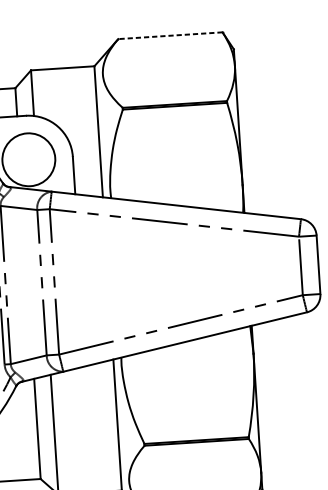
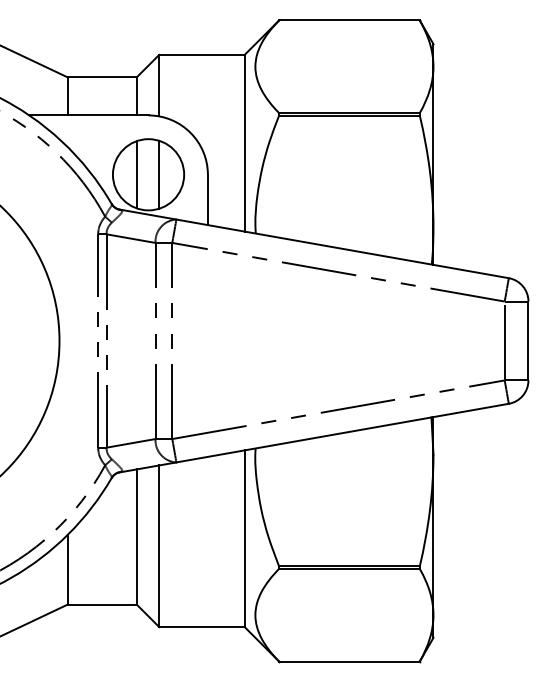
line: (169, 35) -> (348, 20), dashed -> solid
line: (36, 159) -> (159, 174), added
line: (19, 160) -> (136, 174), added

